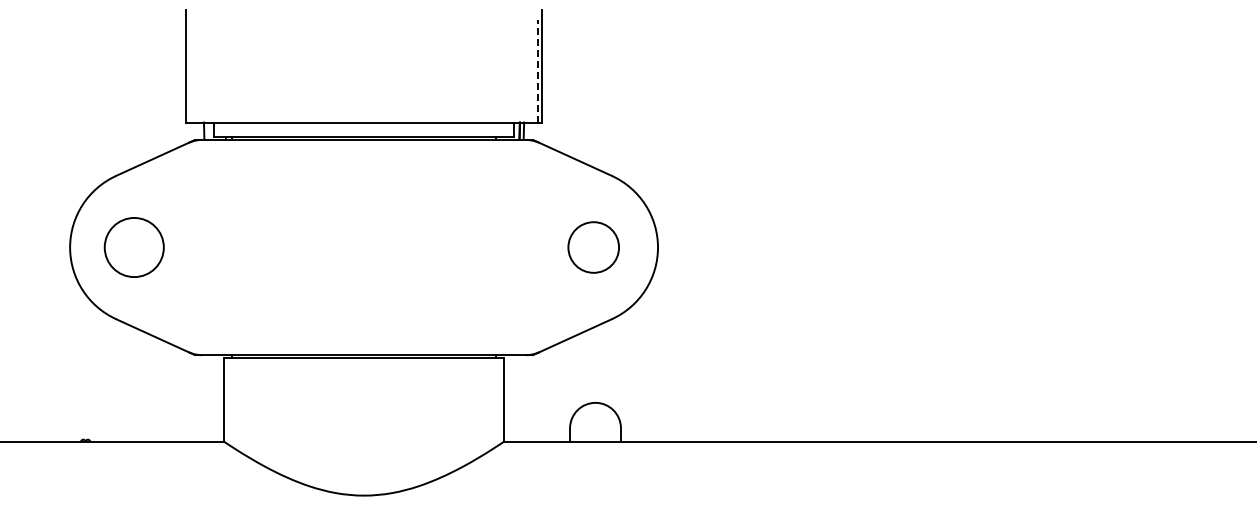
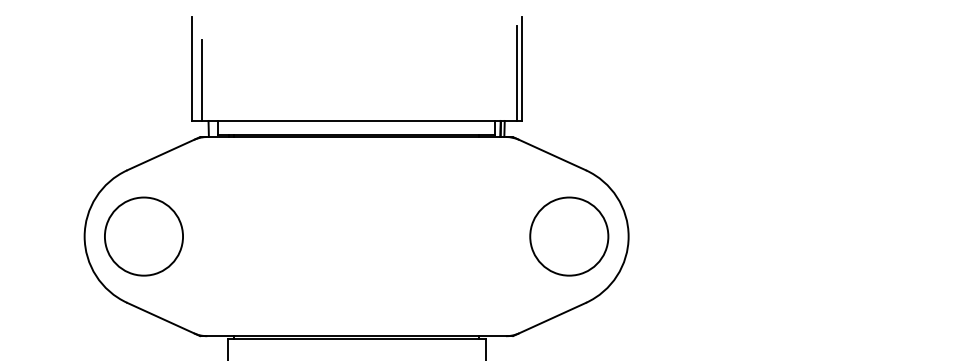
line: (537, 70) -> (517, 72), dashed -> solid
line: (196, 78) -> (201, 80), added
circle: (134, 247) -> (144, 236), size x1.43
circle: (593, 247) -> (568, 236), size x1.67

